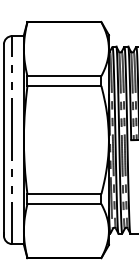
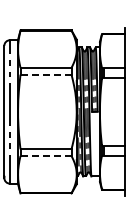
line: (65, 85) -> (46, 74), solid -> dashed
line: (65, 204) -> (46, 156), solid -> dashed

